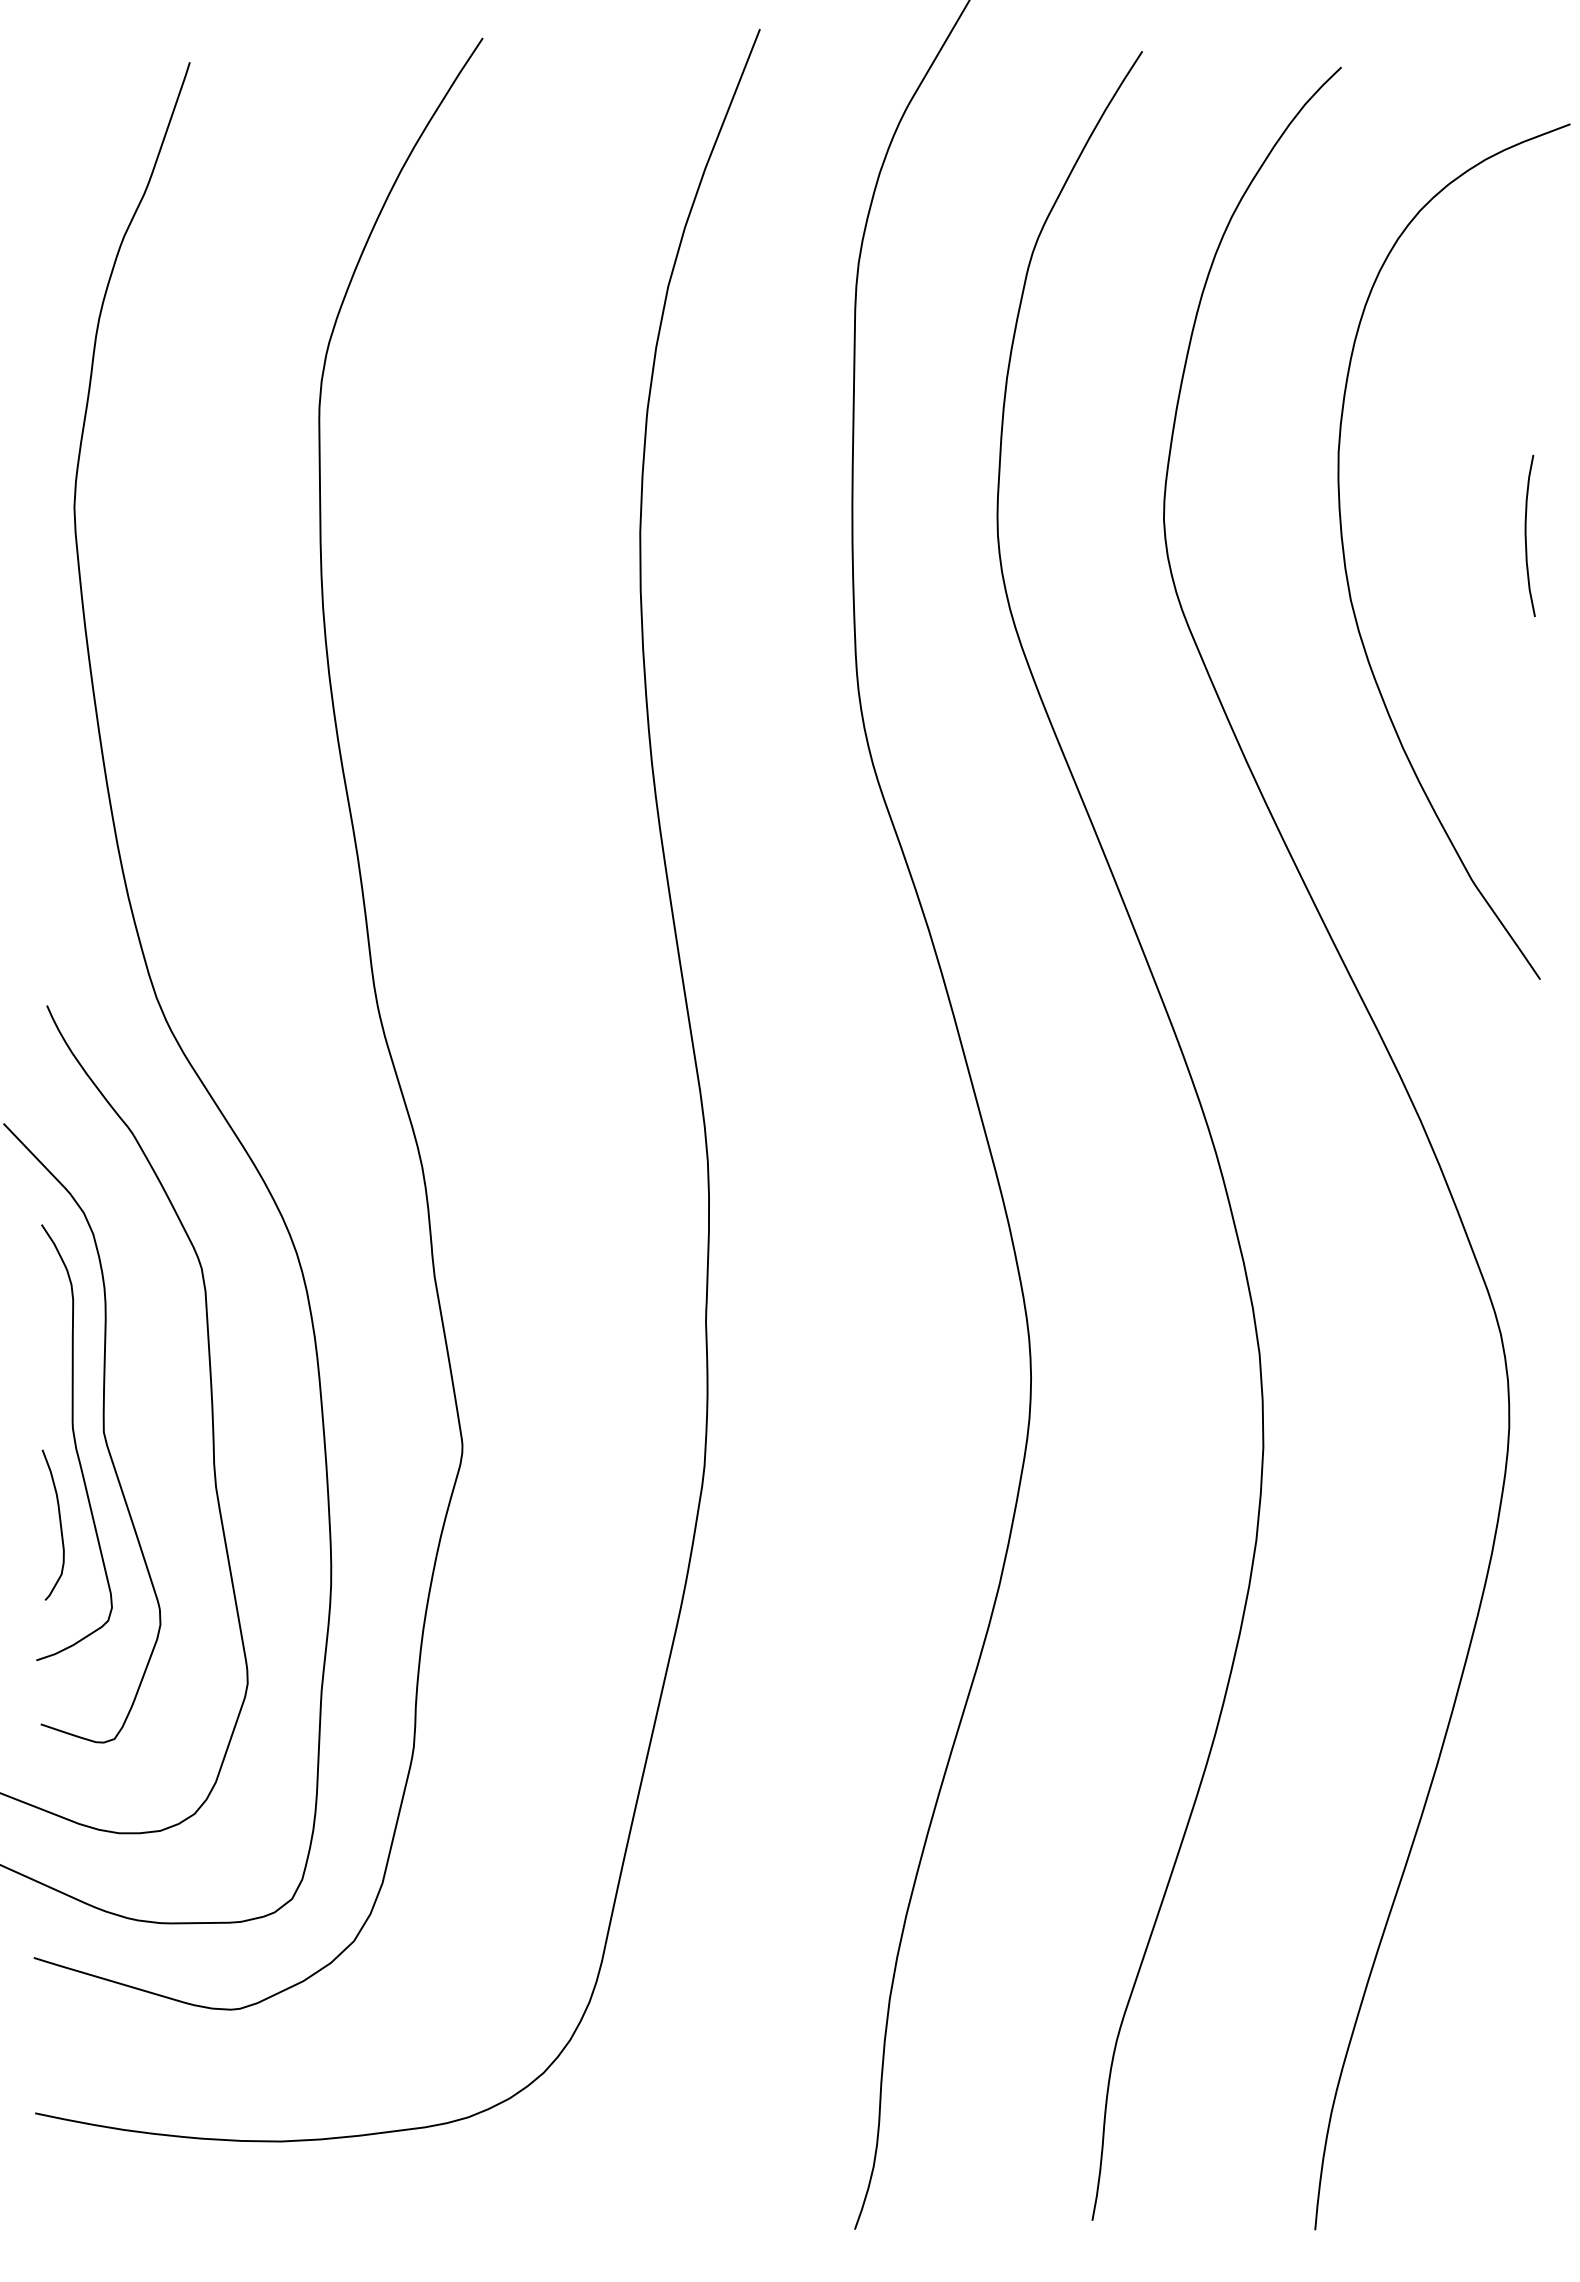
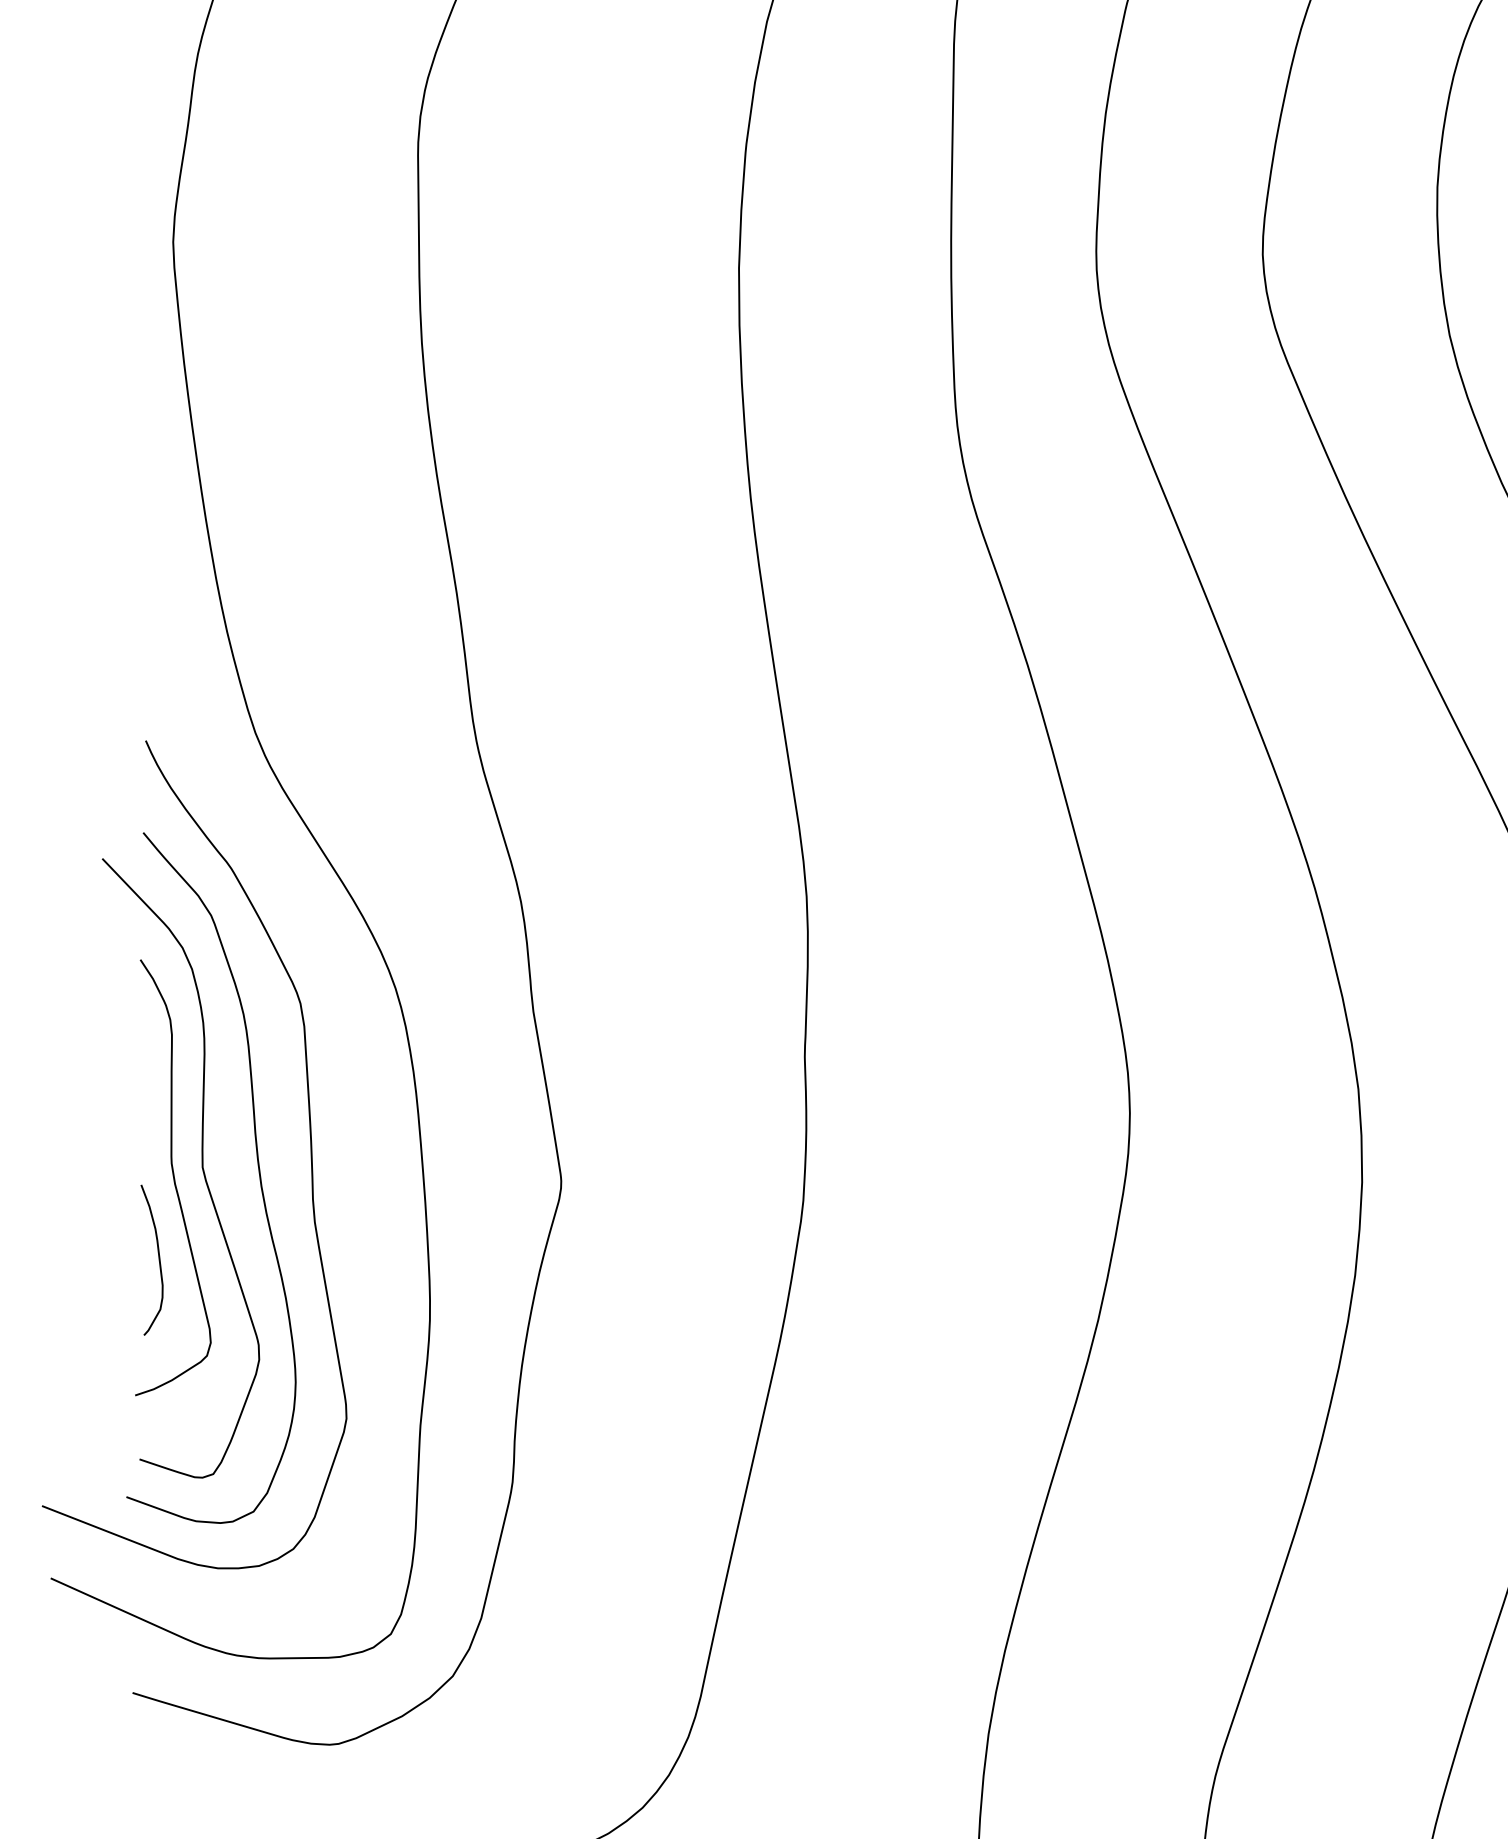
curve: (159, 1436) -> (258, 1171), added

